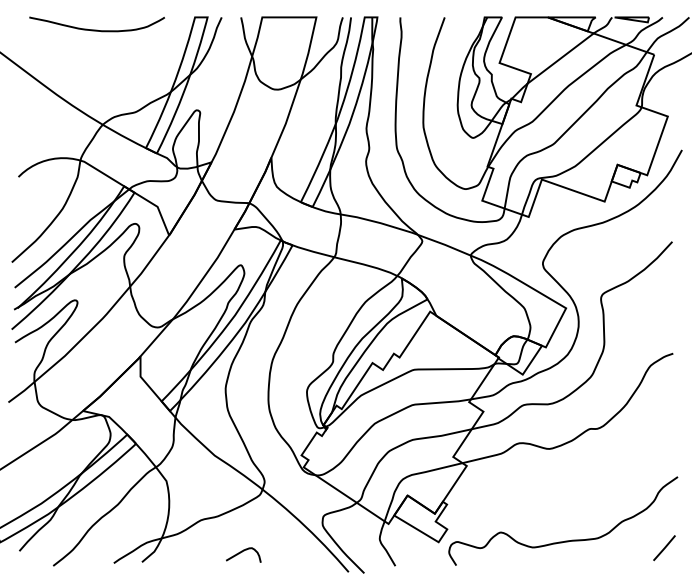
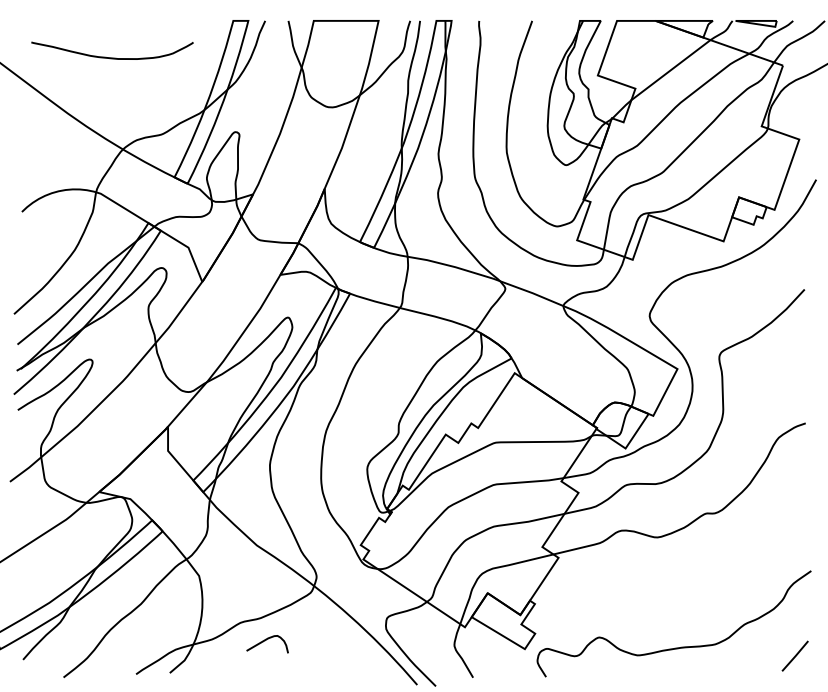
curve: (96, 29) -> (111, 56), moved
curve: (242, 552) -> (266, 641), moved

